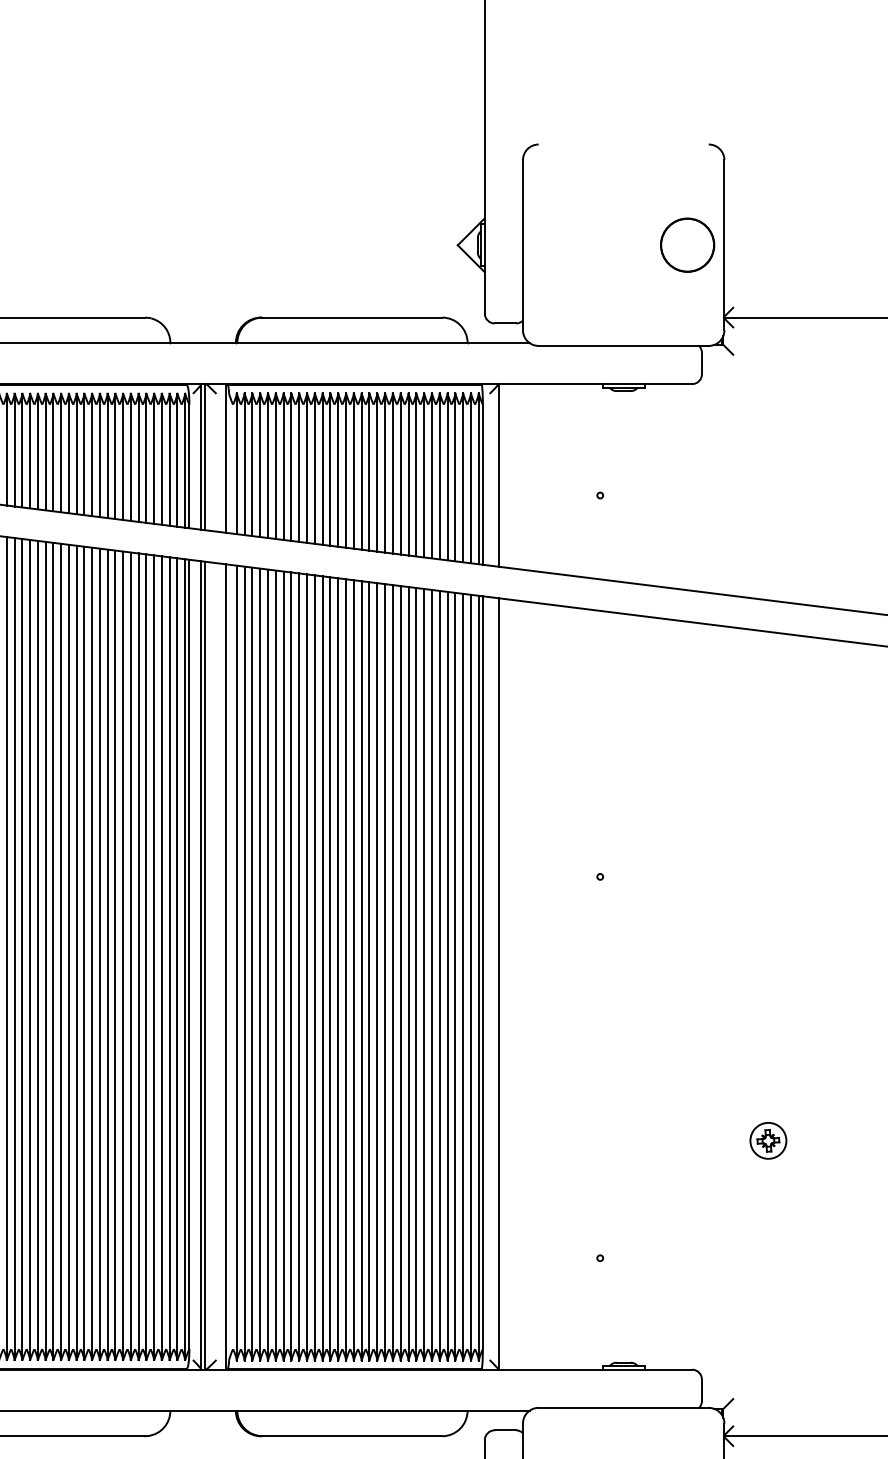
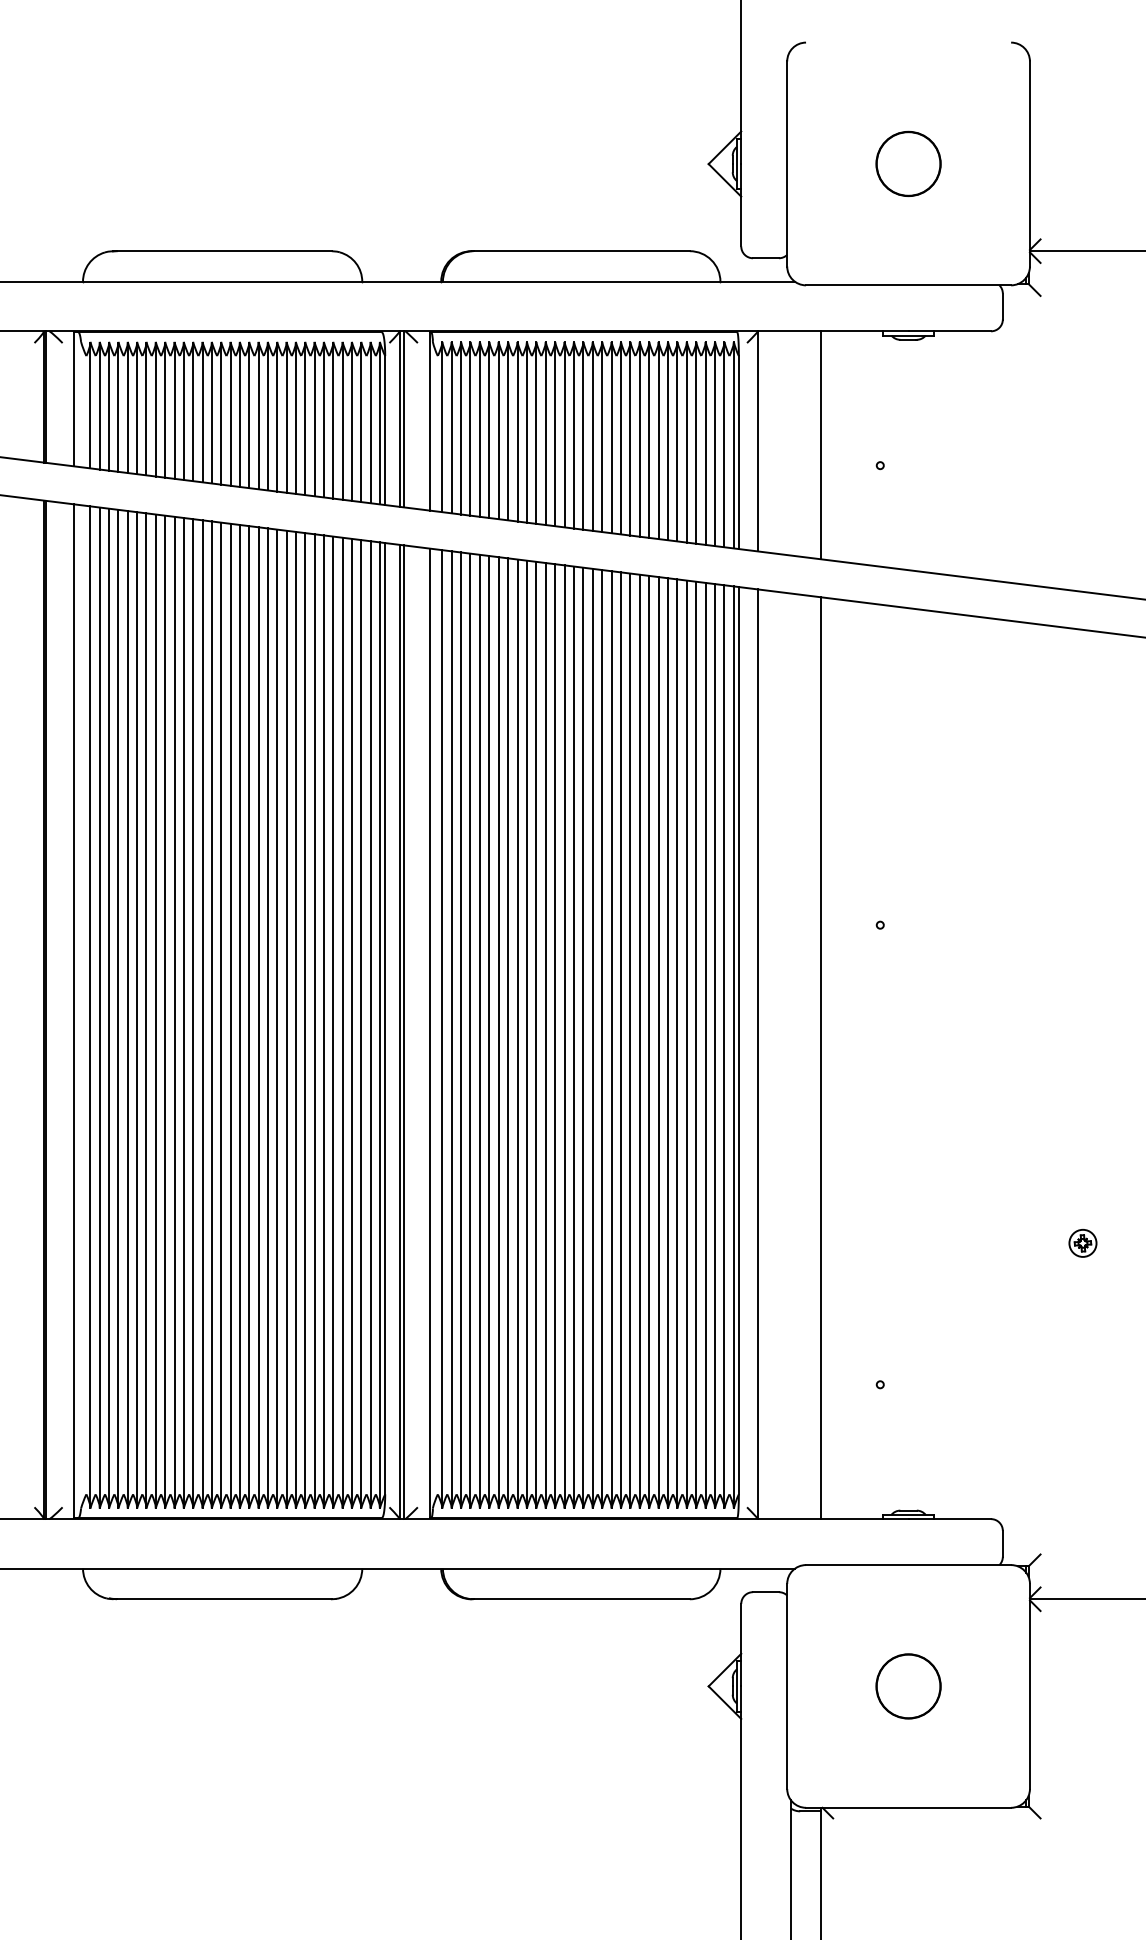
circle: (687, 244) -> (908, 163), moved
line: (551, 478) -> (821, 445), added
line: (551, 987) -> (821, 1058), added
part: (768, 1141) -> (1082, 1243), size x0.62

